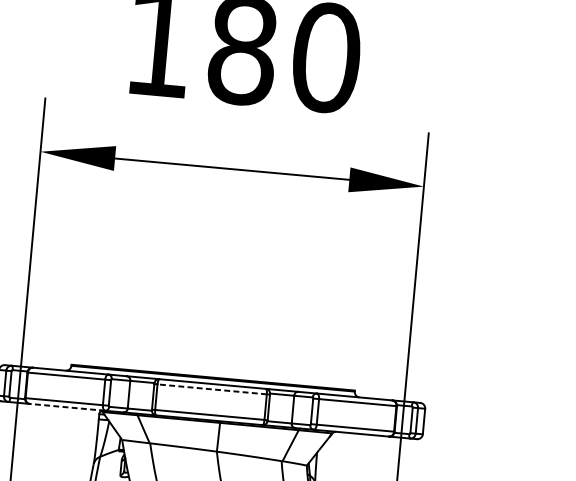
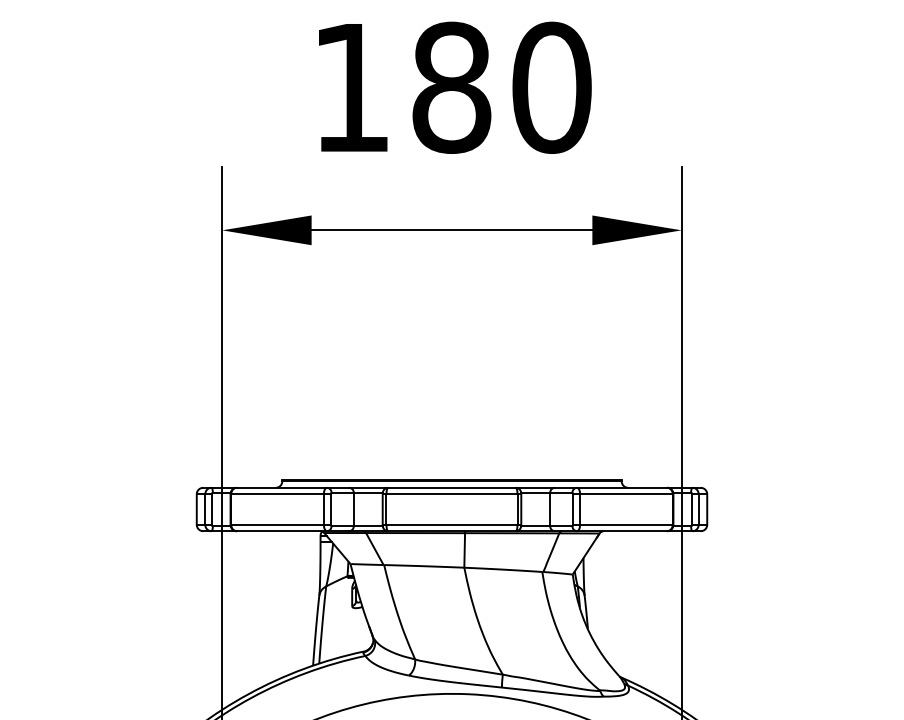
line: (211, 389) -> (451, 494), dashed -> solid
line: (67, 407) -> (281, 531), dashed -> solid

